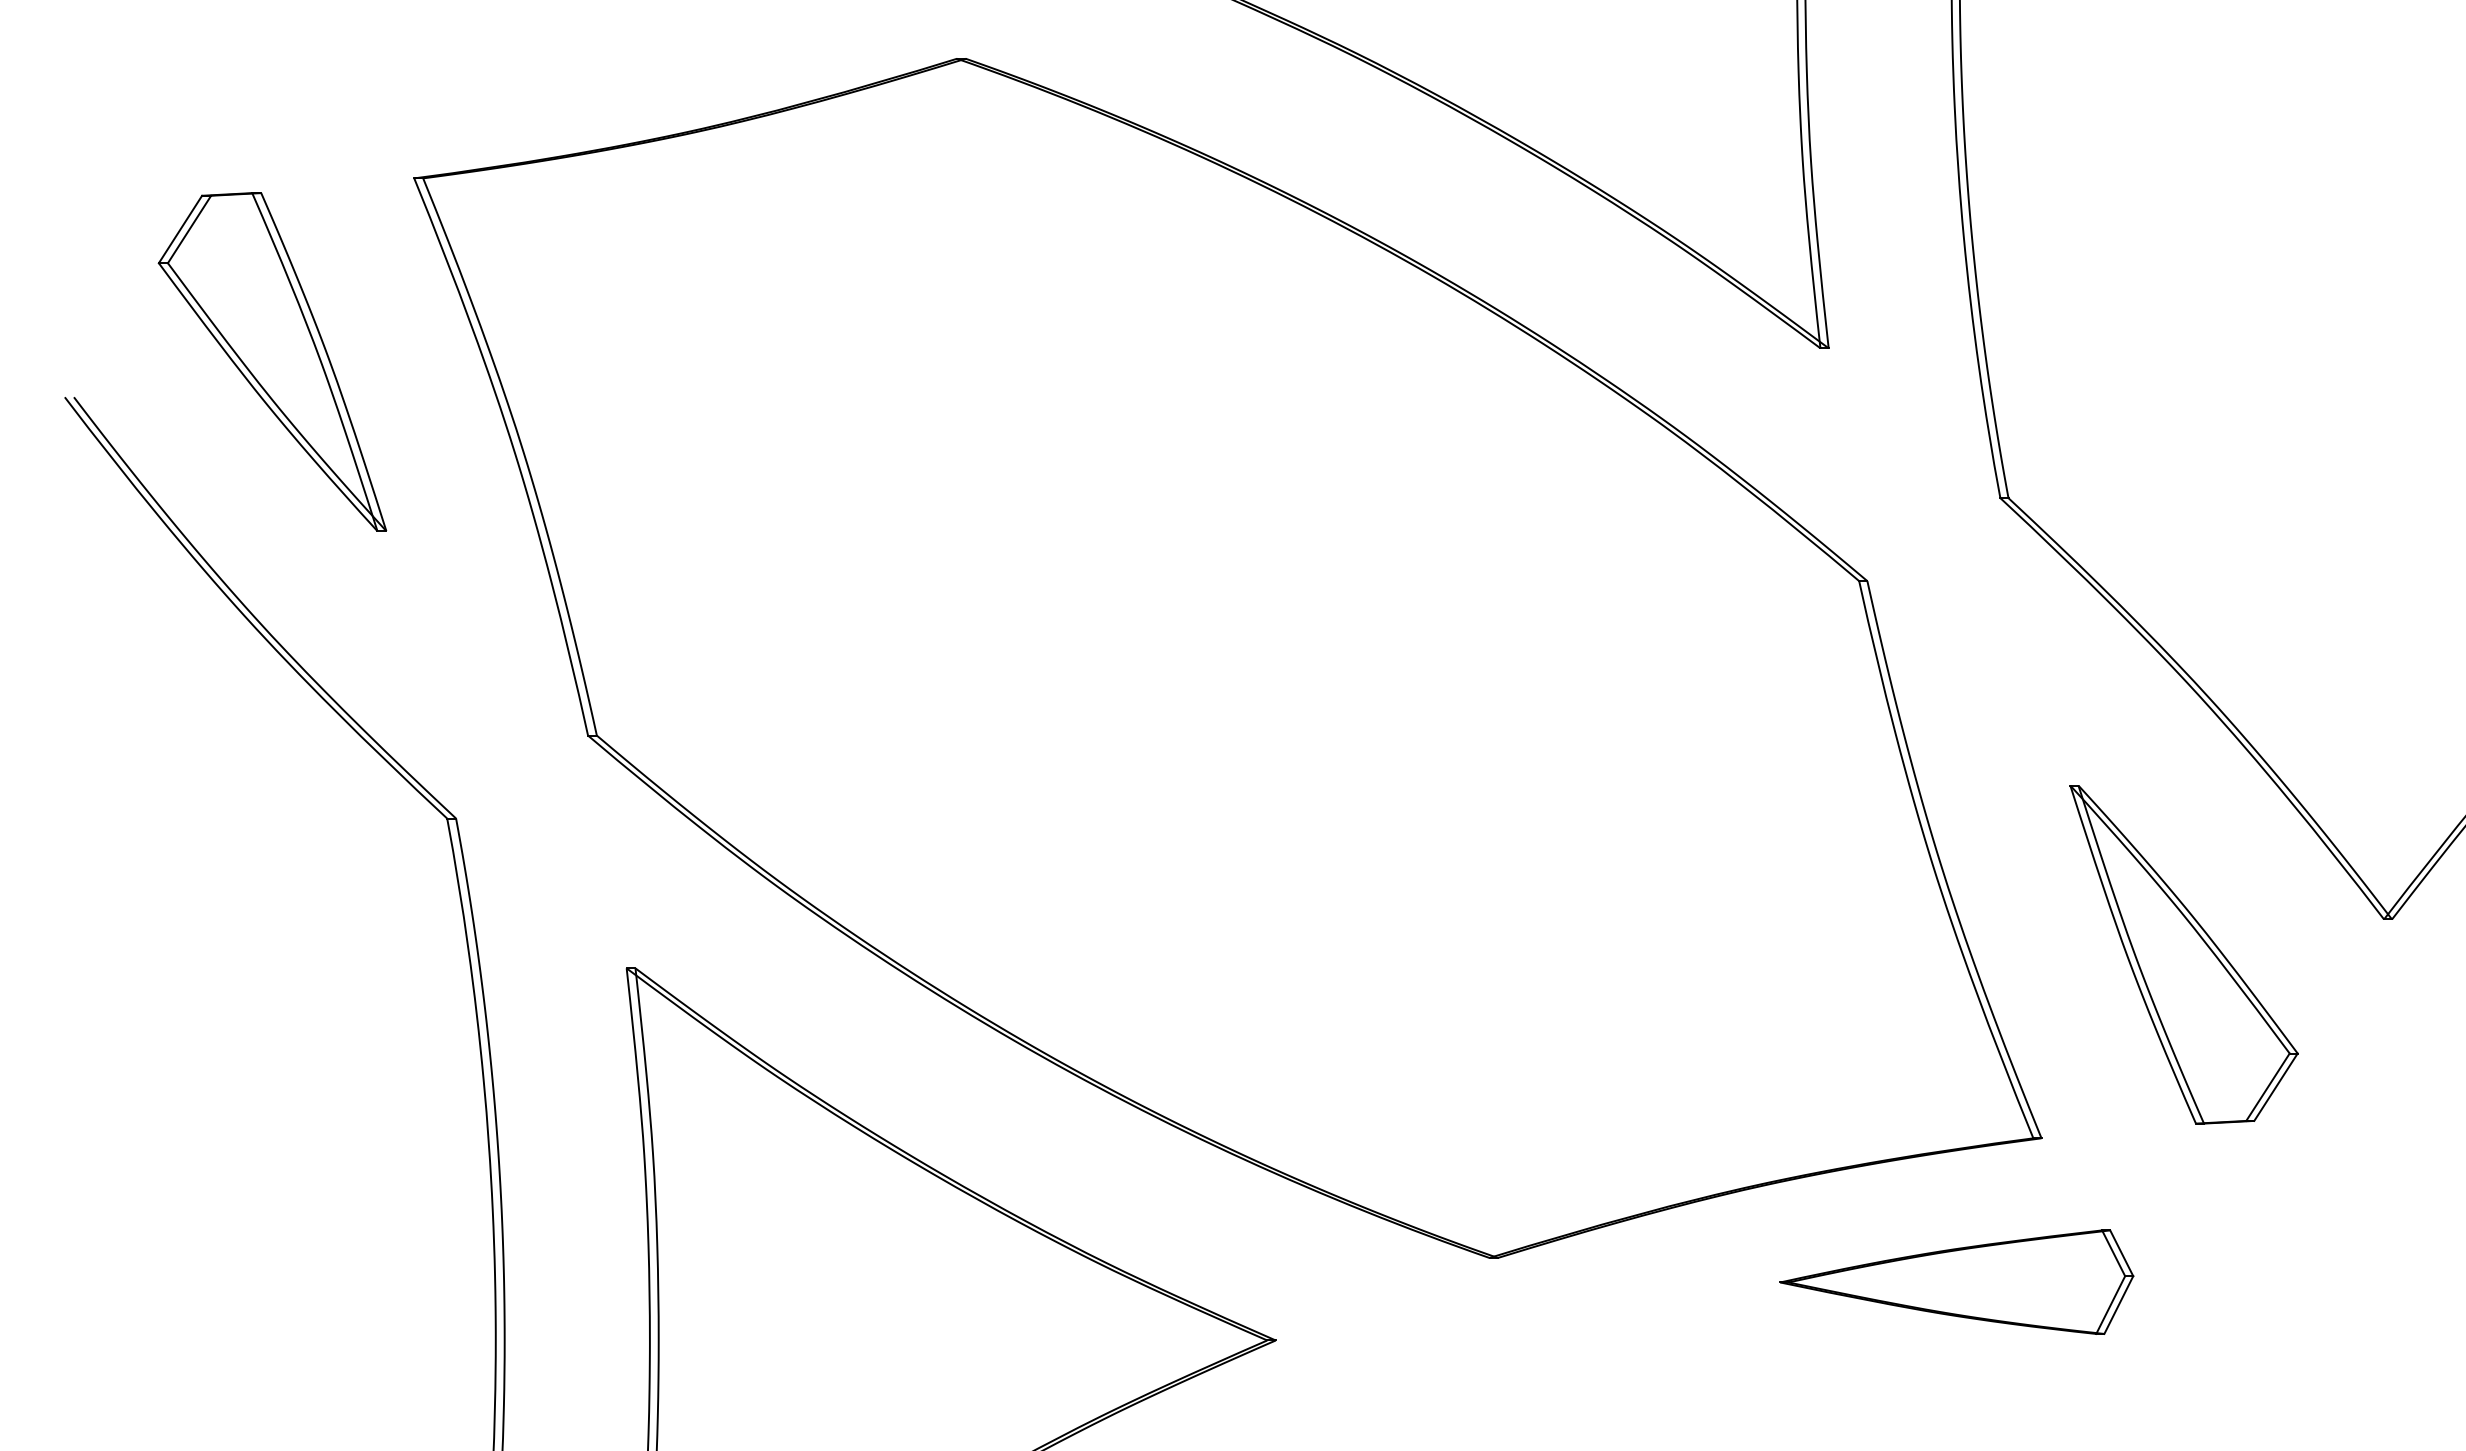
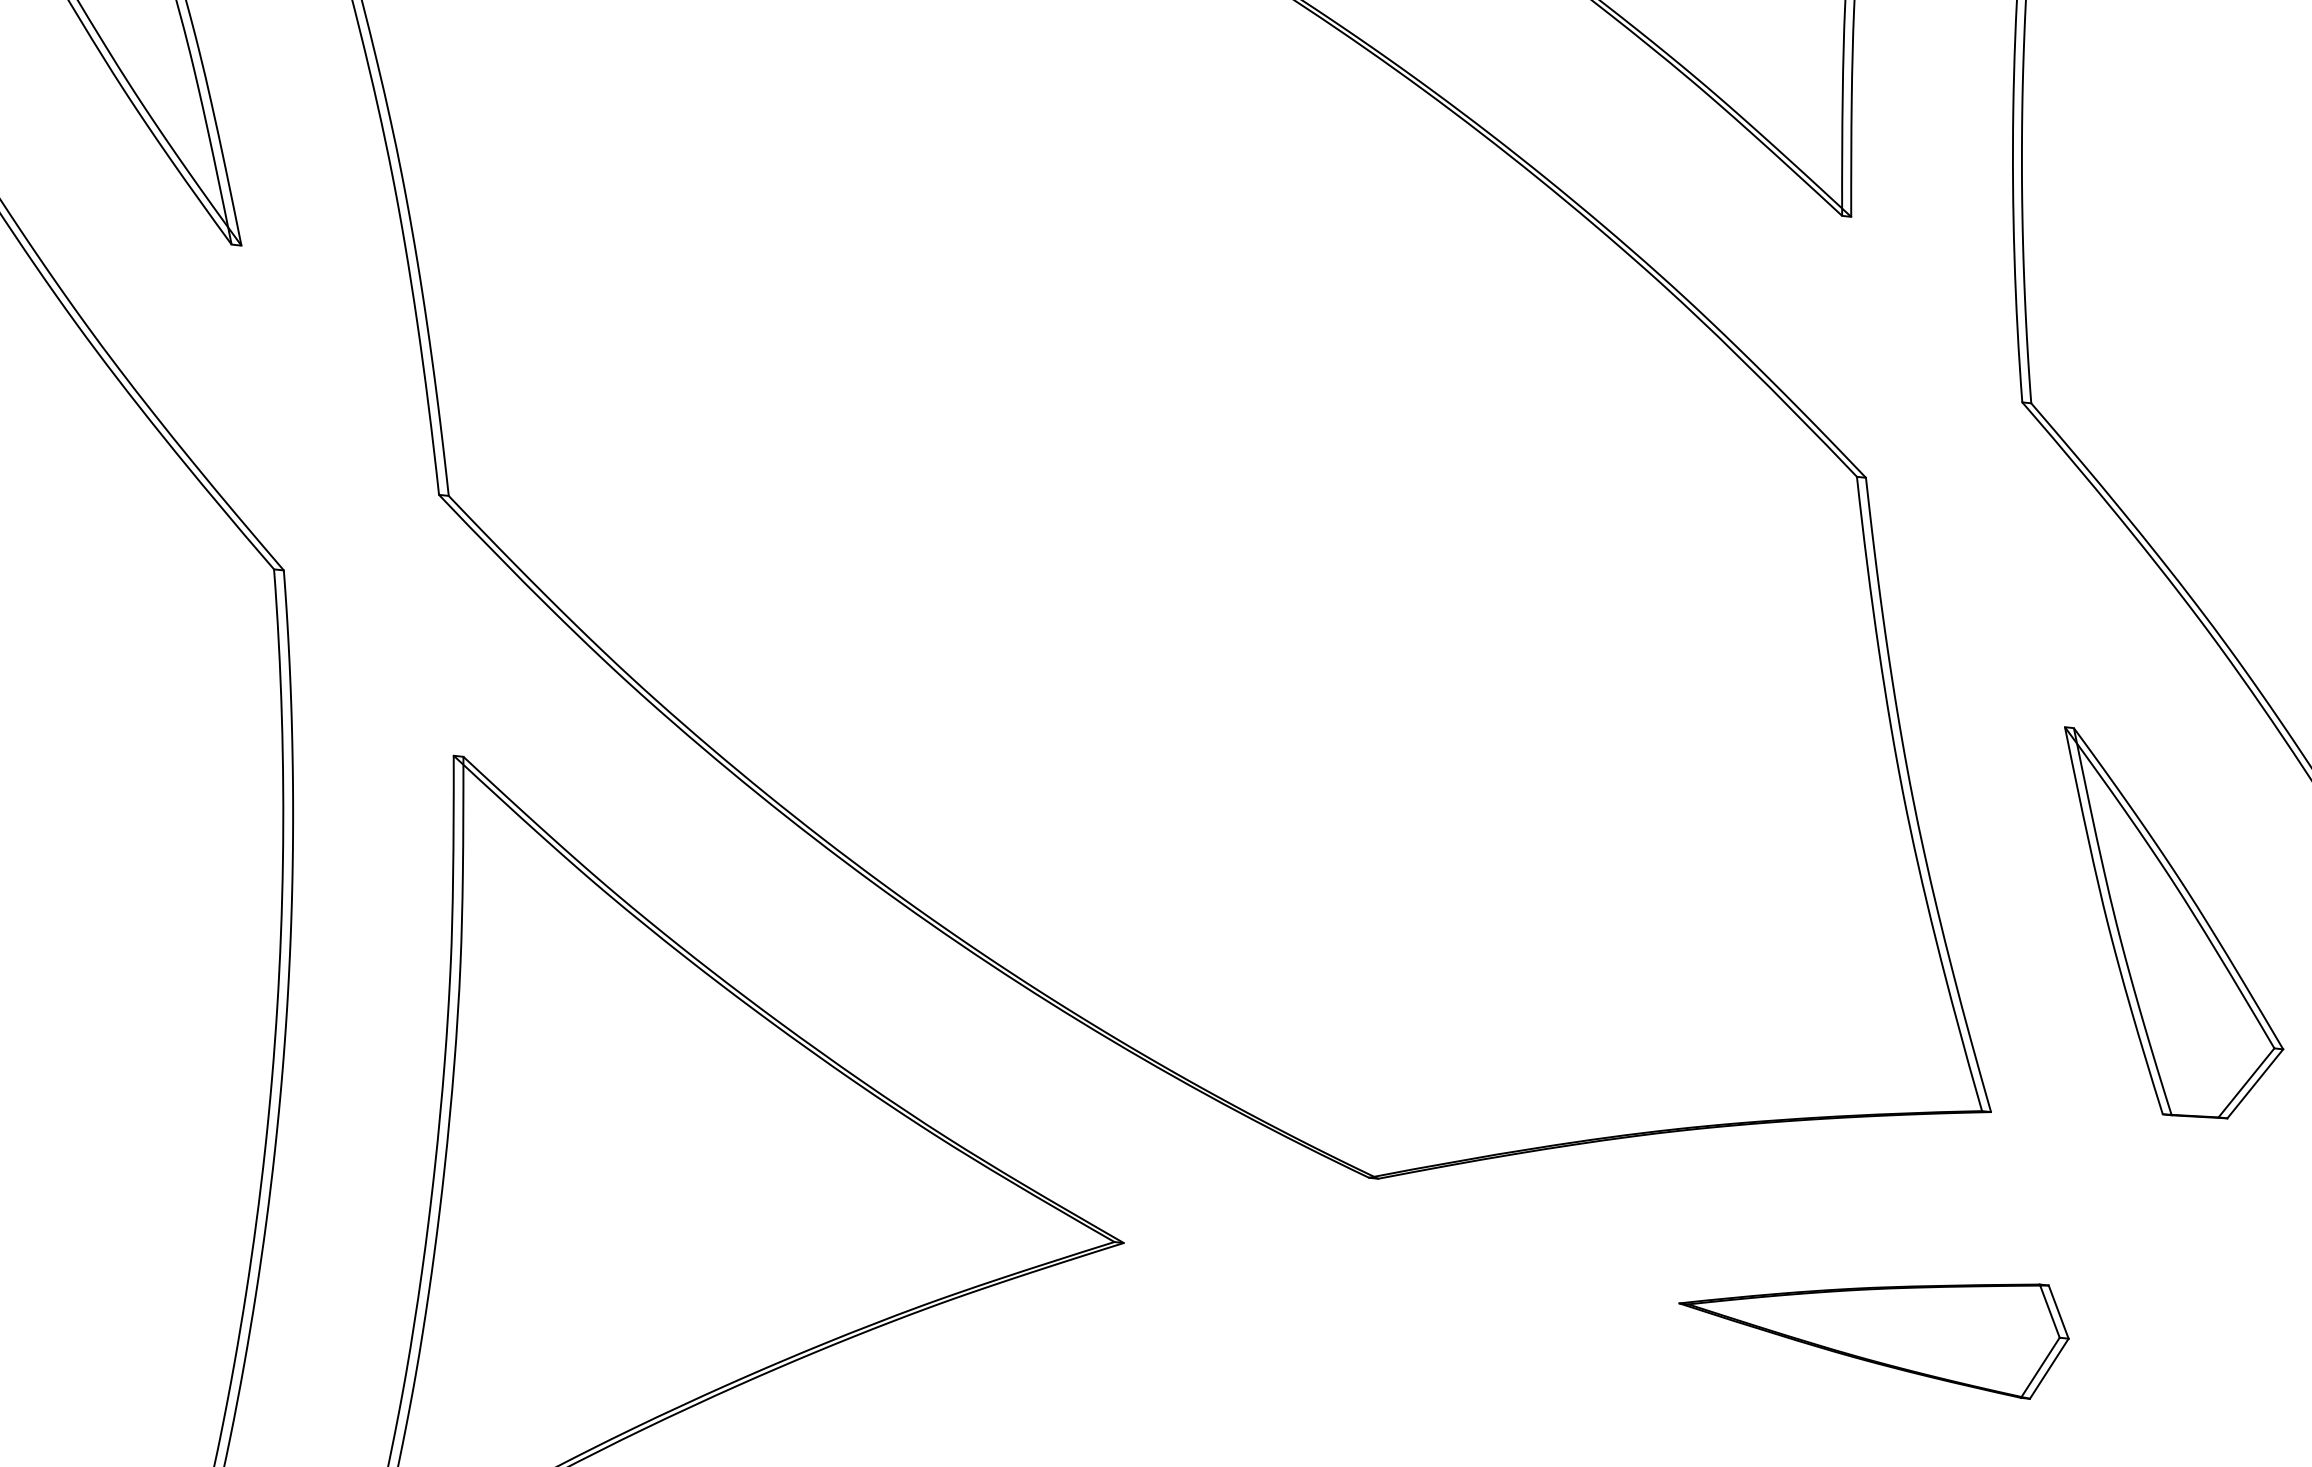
part: (1956, 1281) -> (1873, 1323), moved

